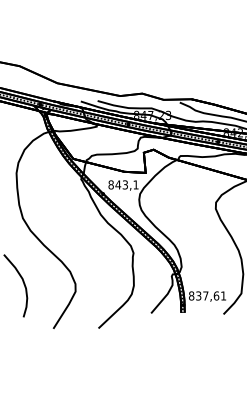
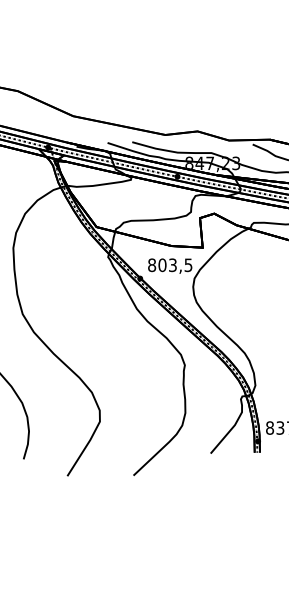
text: (126, 184) -> (174, 264), 843,1 -> 803,5

